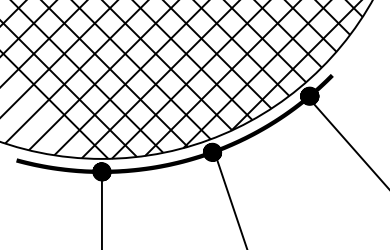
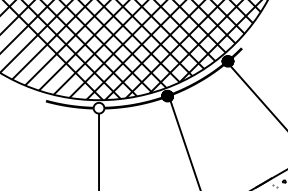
hatch: (101, 170) -> (98, 107), removed

